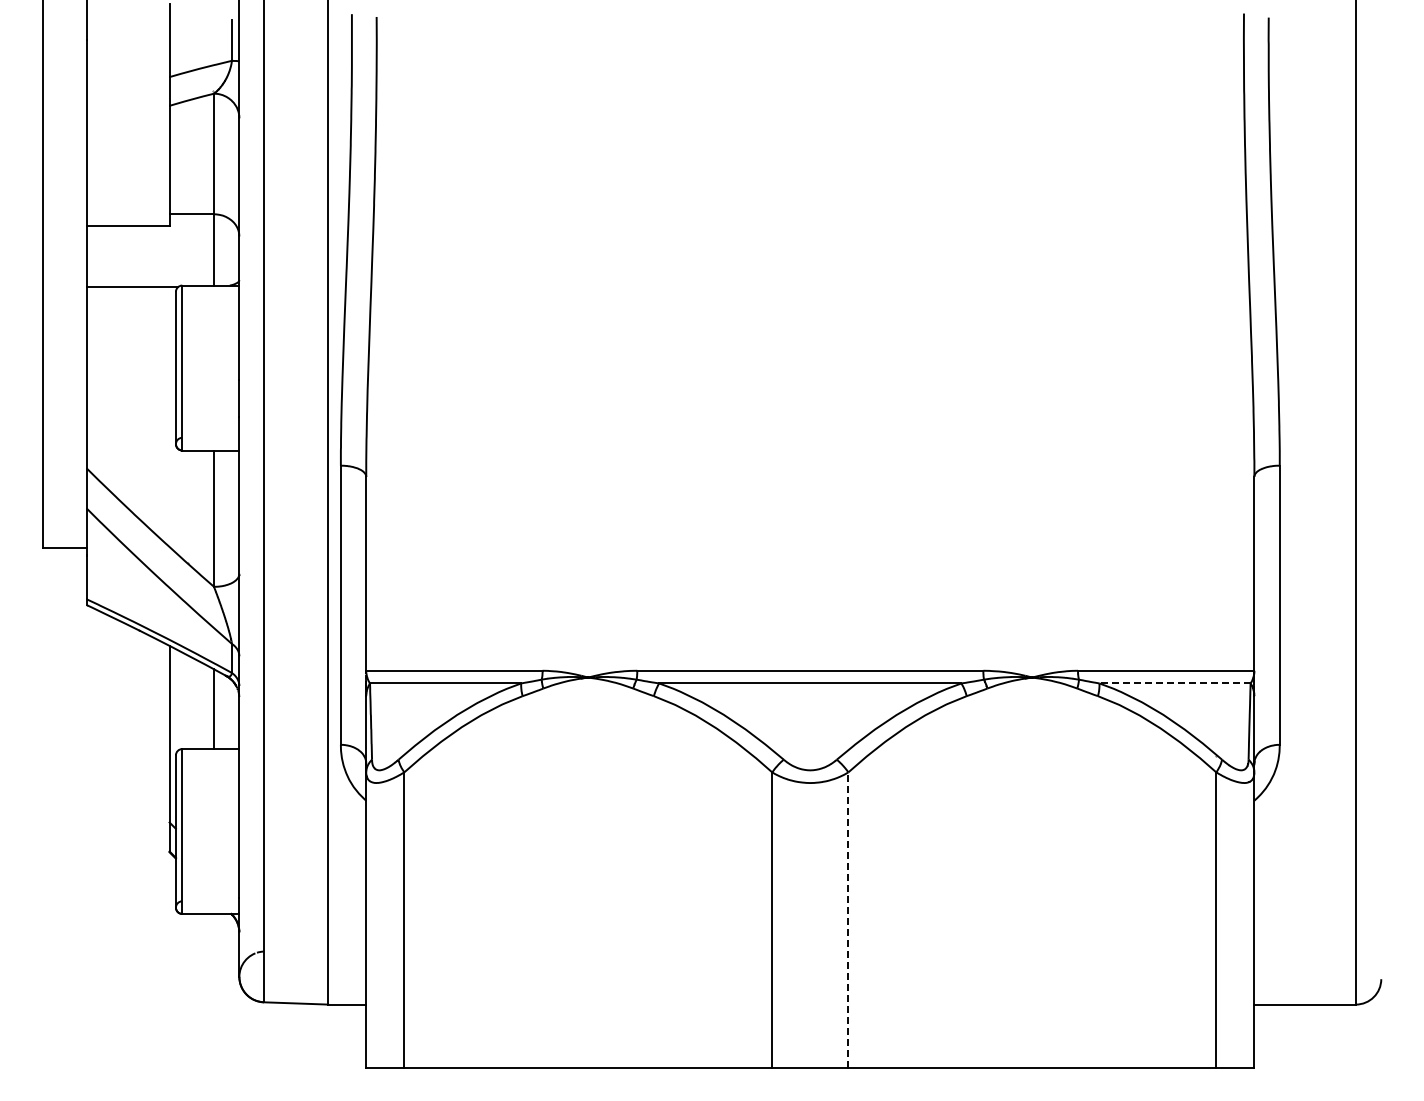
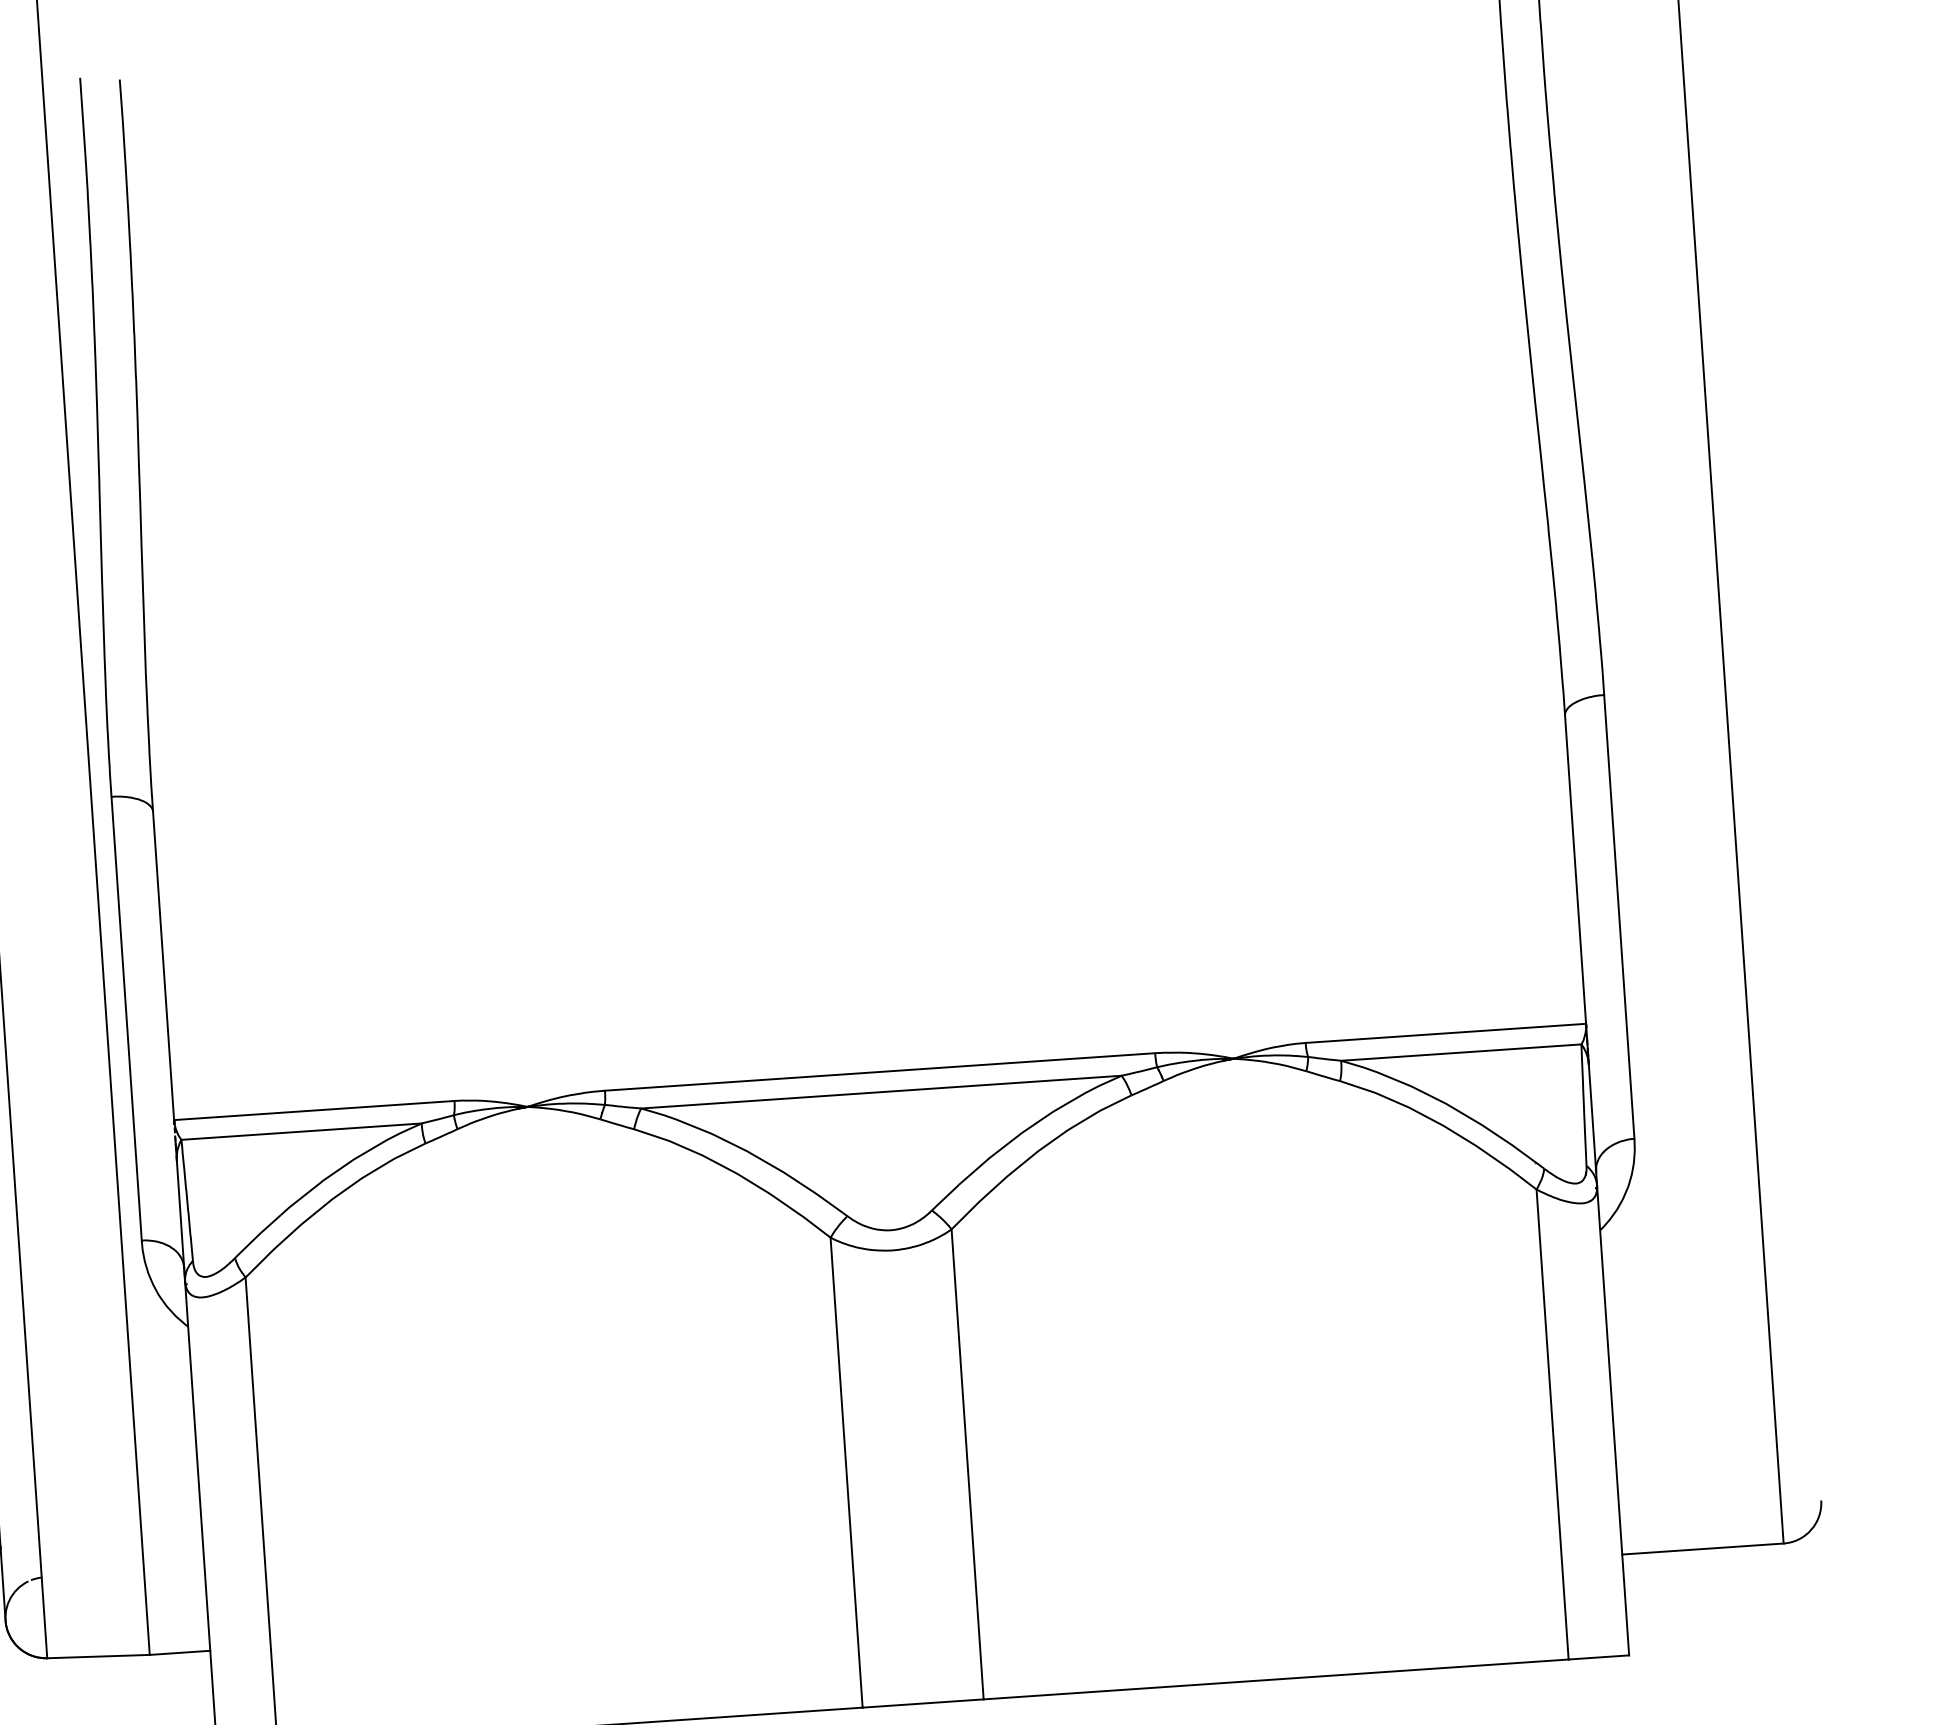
line: (1175, 683) -> (1462, 1052), dashed -> solid
line: (848, 920) -> (967, 1464), dashed -> solid

